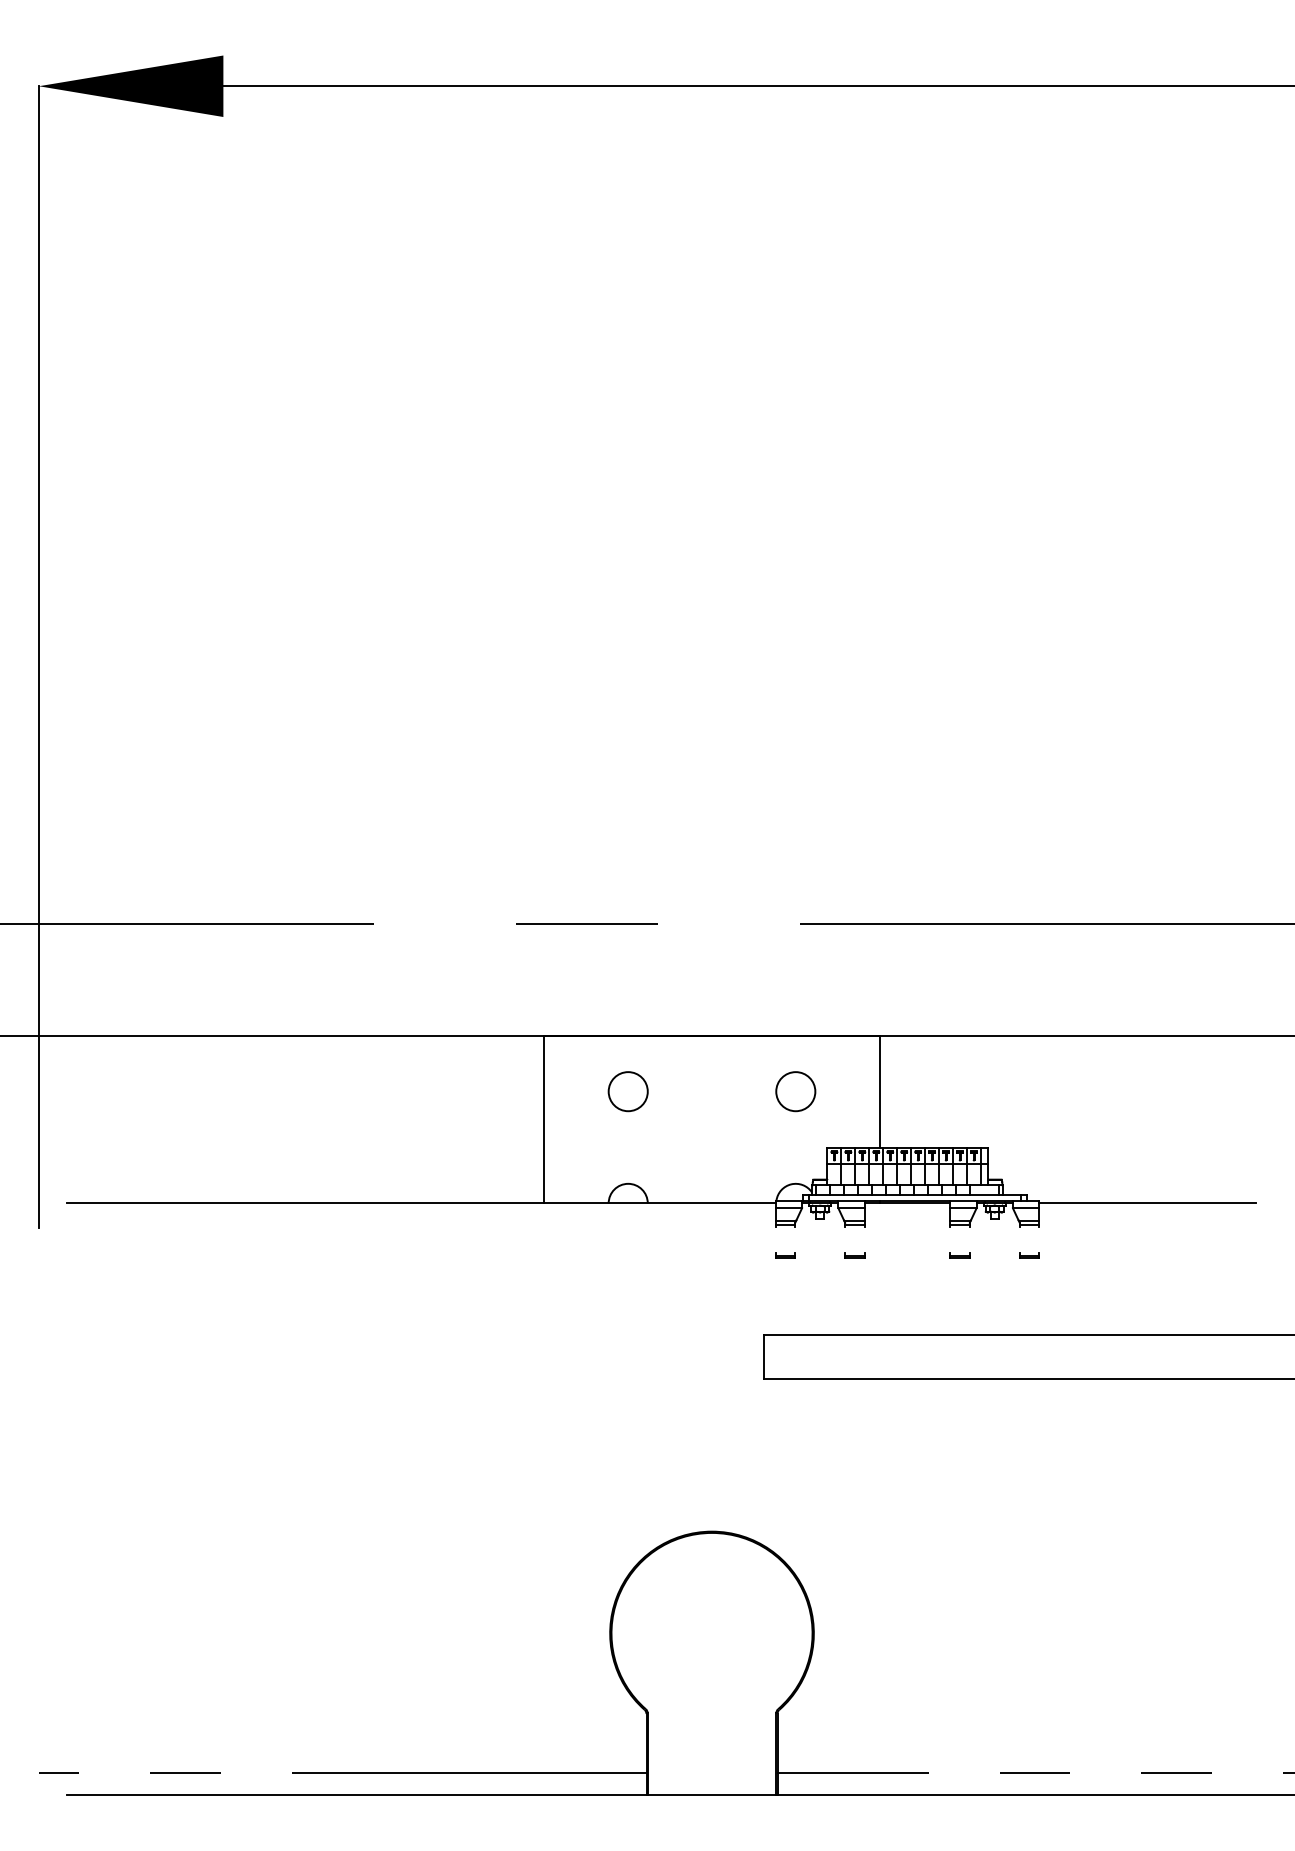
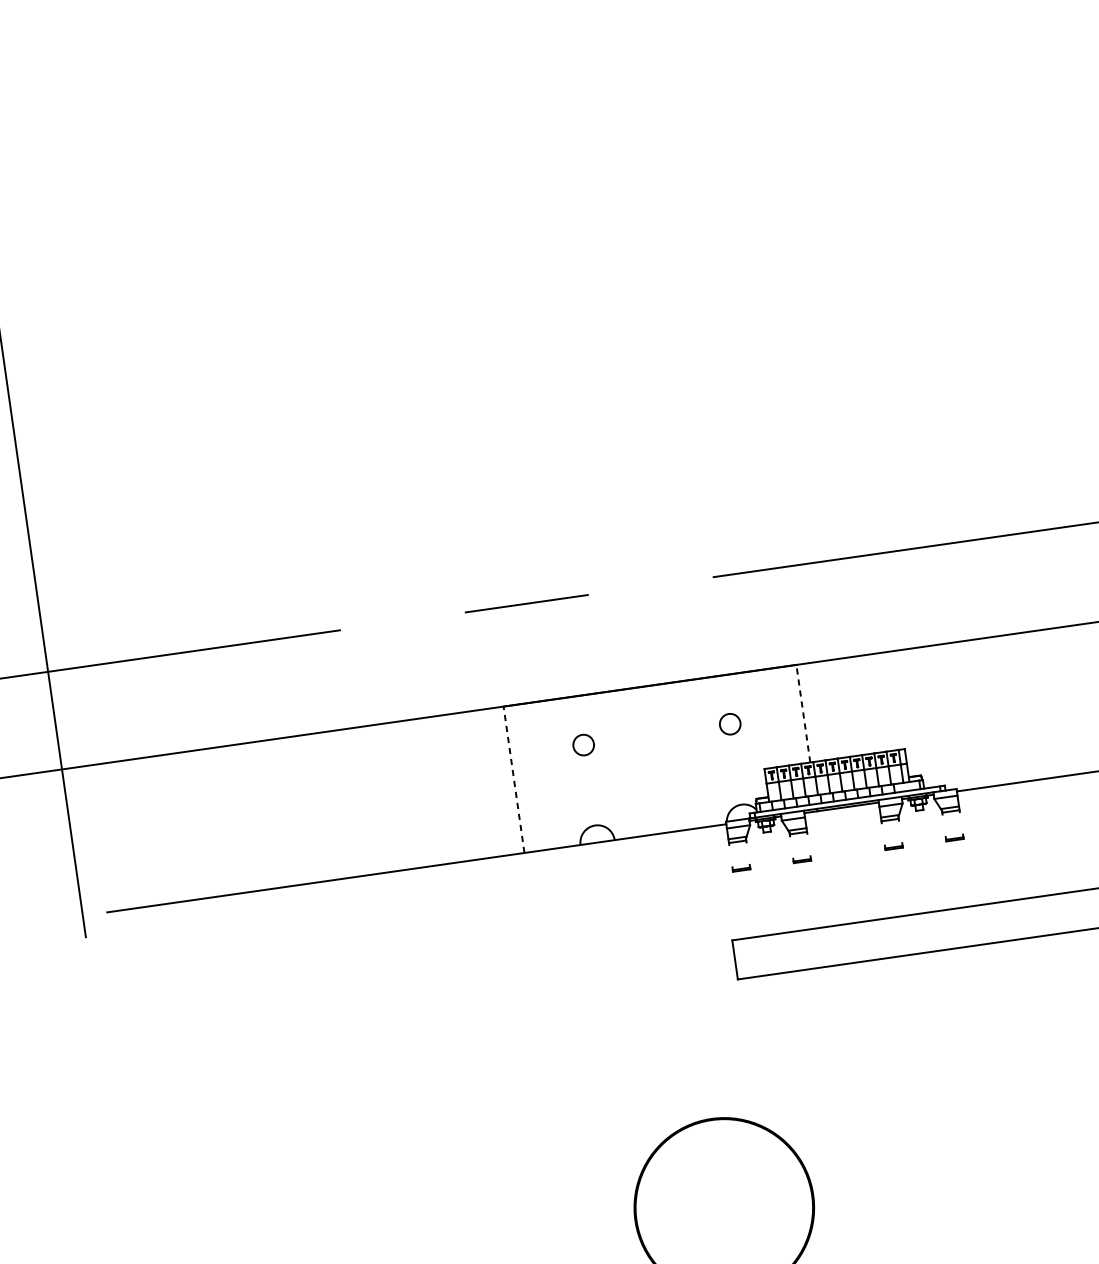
circle: (627, 1091) -> (583, 744), size x0.6
circle: (795, 1091) -> (729, 724), size x0.6
line: (879, 1091) -> (803, 713), solid -> dashed
line: (544, 1119) -> (514, 779), solid -> dashed

